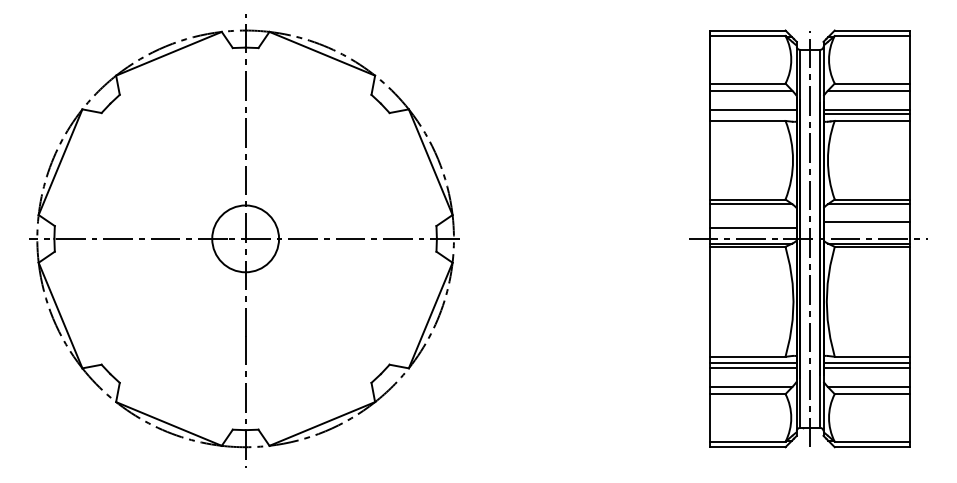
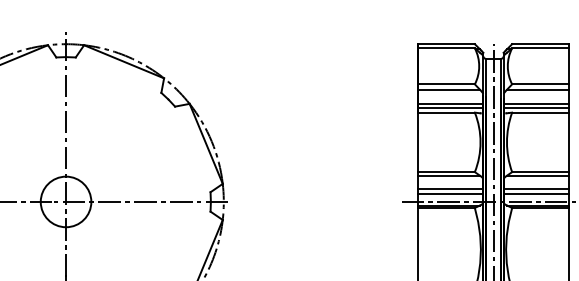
line: (752, 114) -> (449, 107), added
line: (752, 222) -> (449, 189), added
line: (866, 227) -> (536, 193), added

